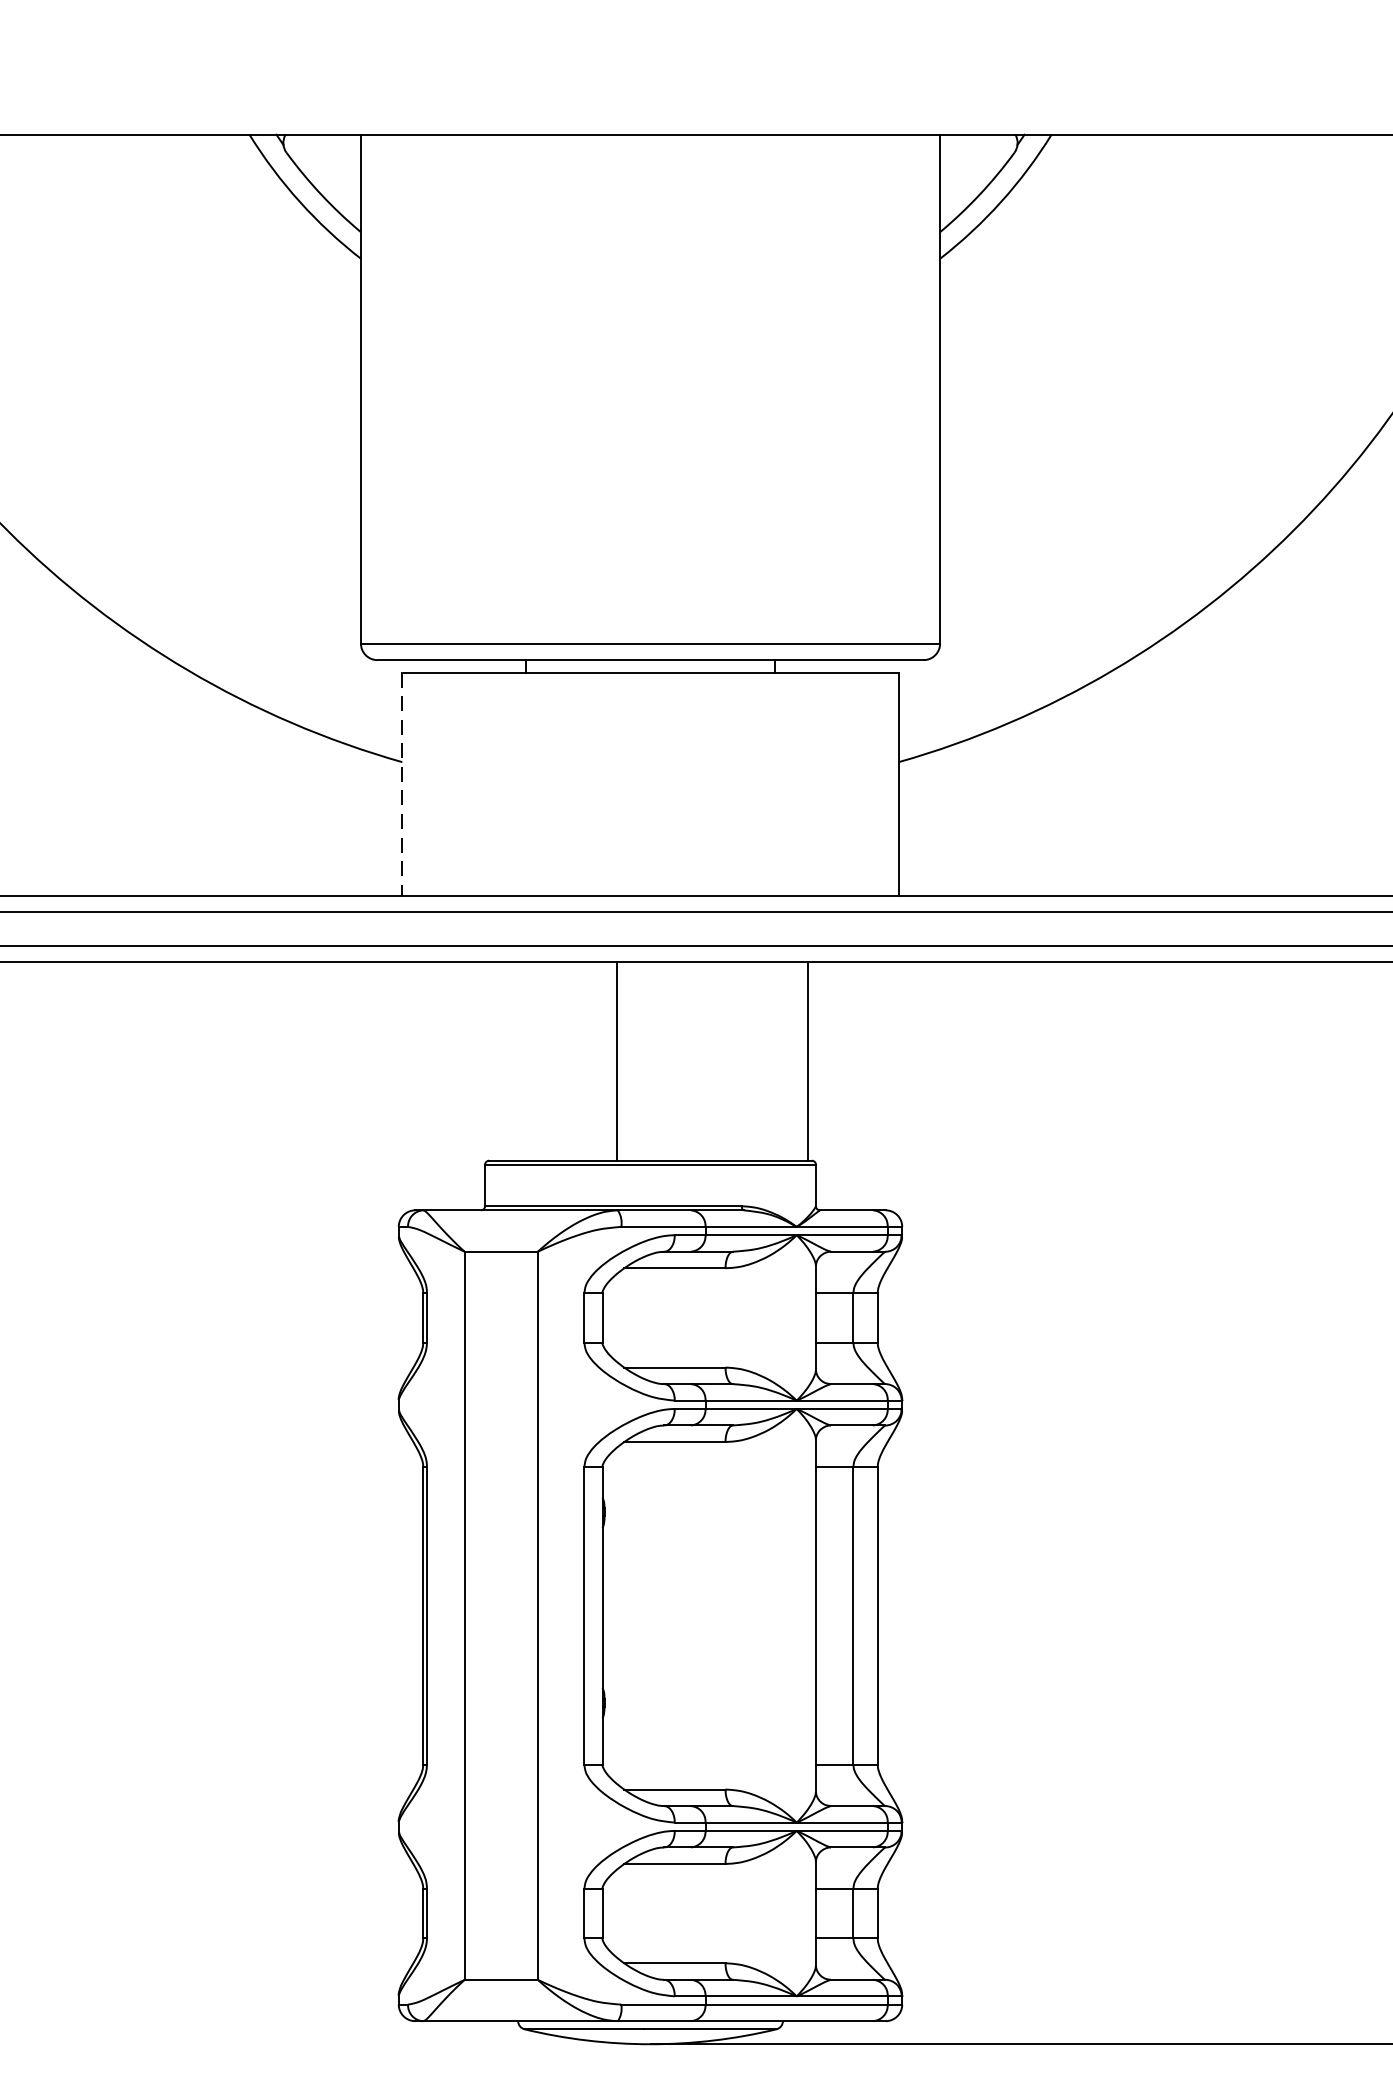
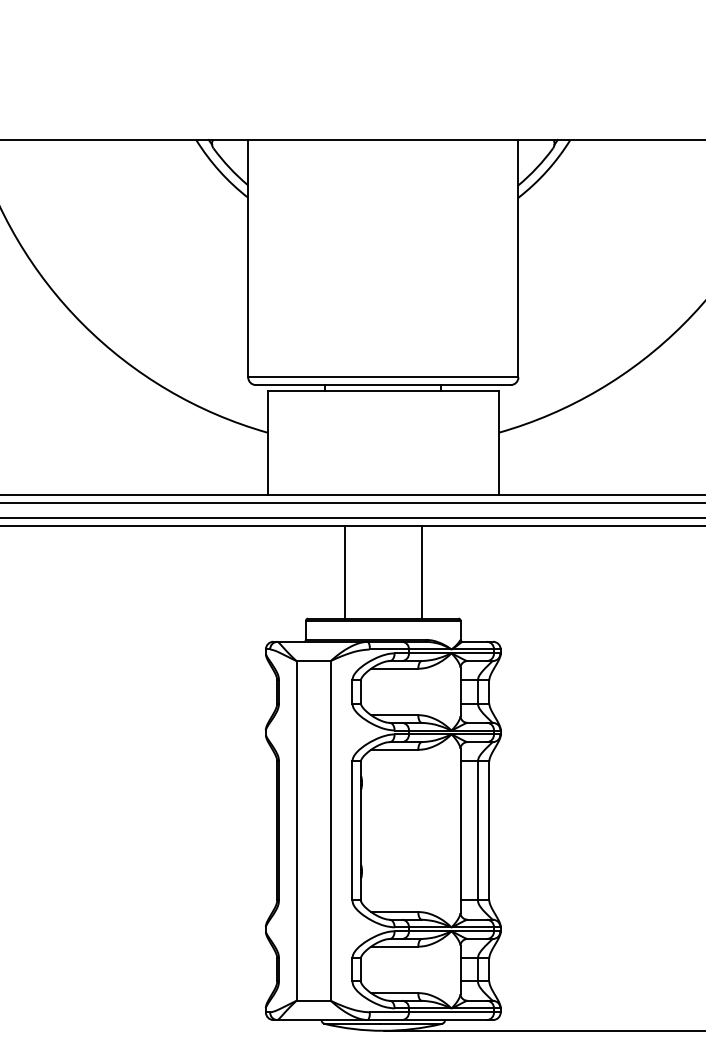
line: (402, 785) -> (267, 443), dashed -> solid
line: (616, 1059) -> (344, 571), moved
line: (807, 1059) -> (421, 571), moved

